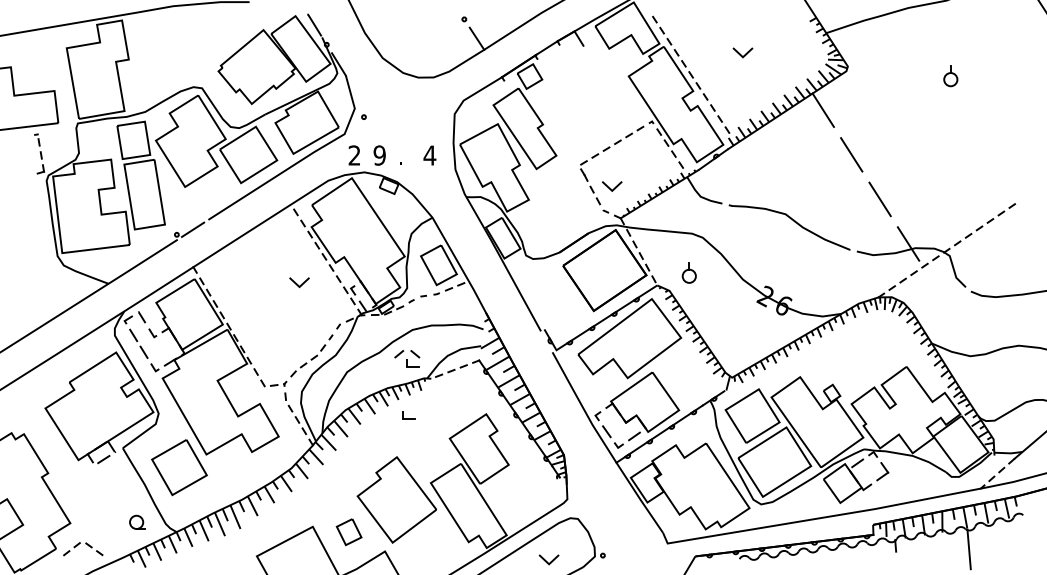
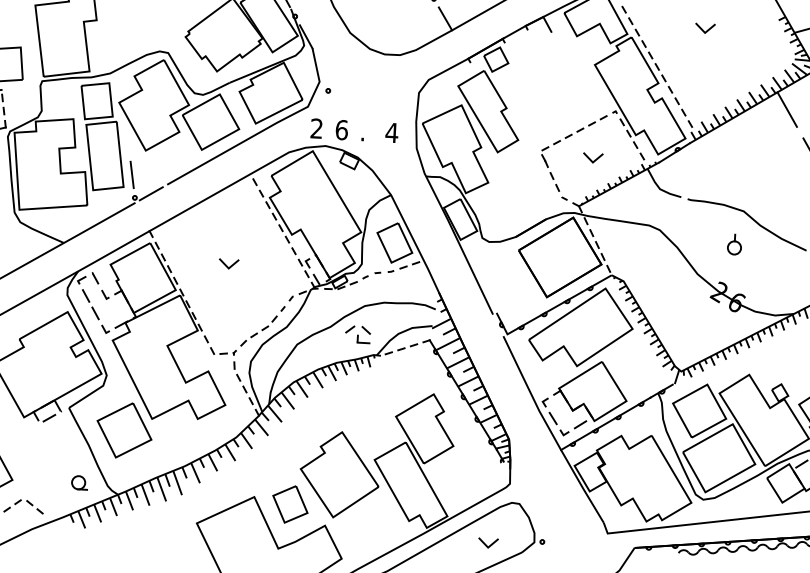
line: (740, 53) -> (702, 29), moved
text: (379, 155) -> (341, 130), 9 -> 6
line: (614, 187) -> (595, 159), moved
line: (172, 212) -> (131, 175), added
part: (688, 272) -> (733, 244), moved
line: (297, 283) -> (226, 264), moved
part: (408, 415) -> (356, 391), removed
part: (348, 531) -> (289, 503), size x1.43

